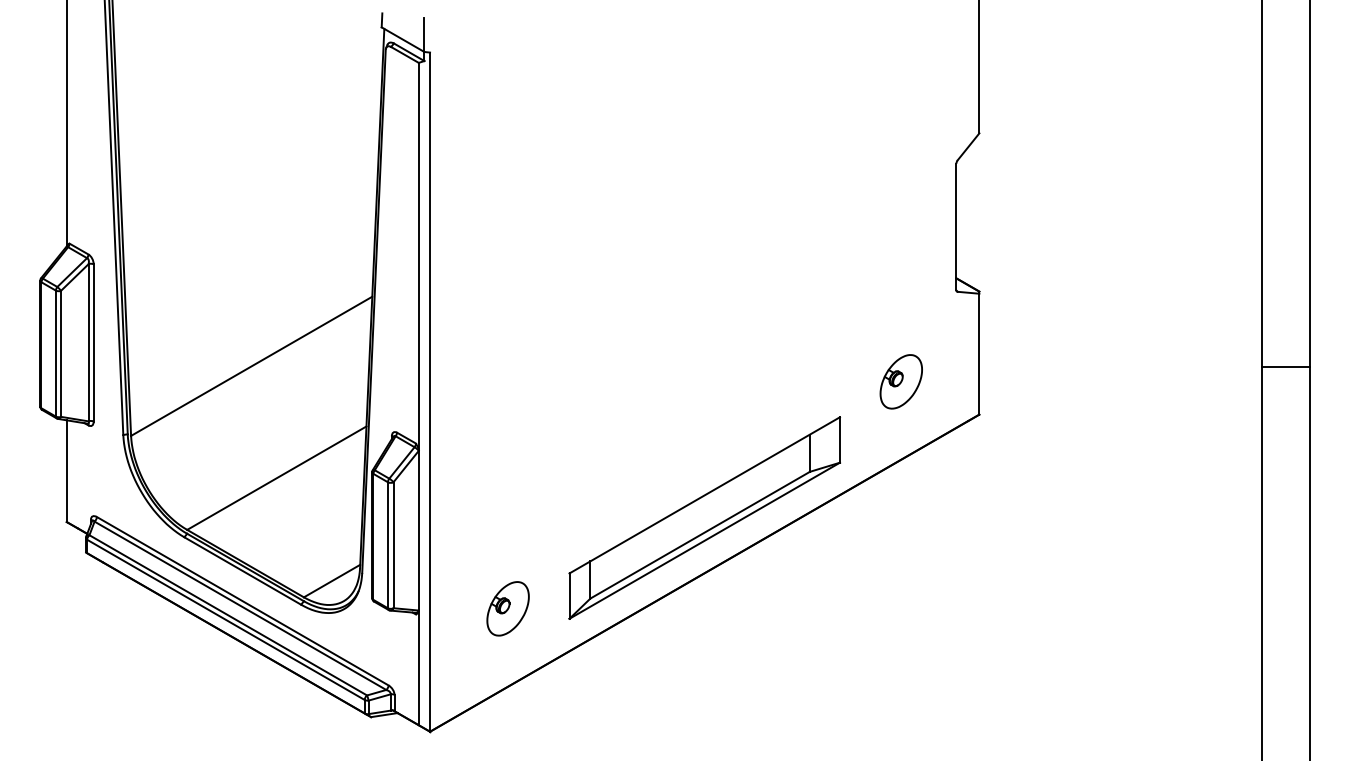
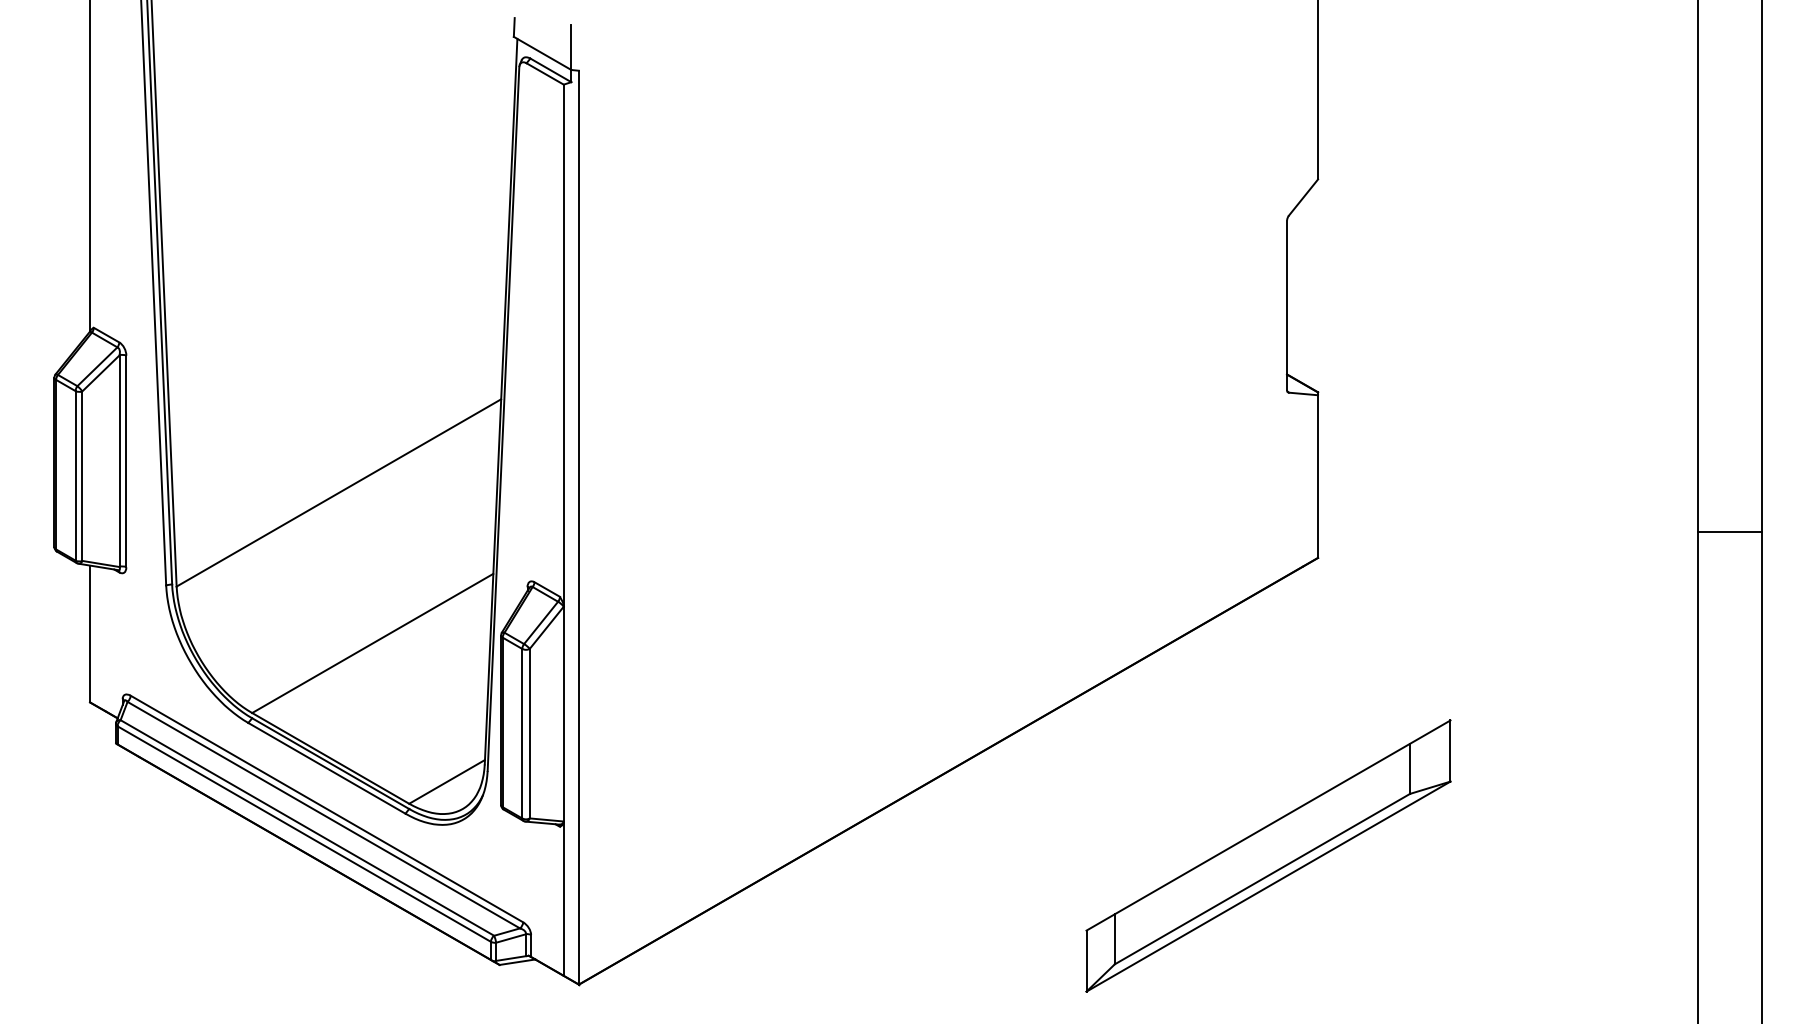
line: (1285, 366) -> (1730, 531), moved
part: (900, 381) -> (1212, 513), removed
part: (704, 517) -> (1268, 855), moved
part: (507, 609) -> (683, 819), removed

